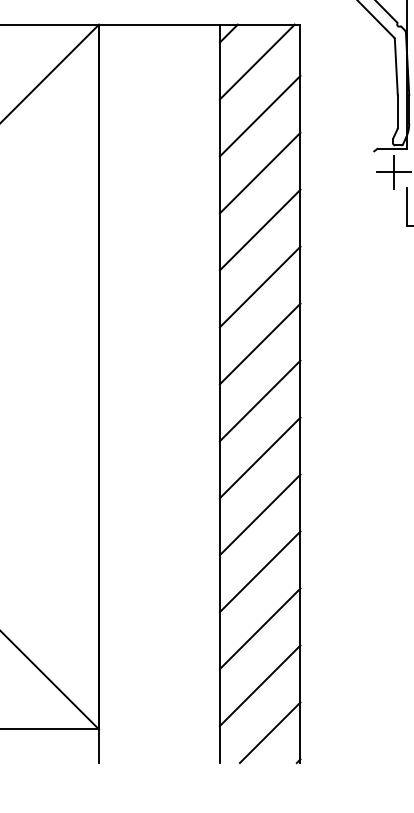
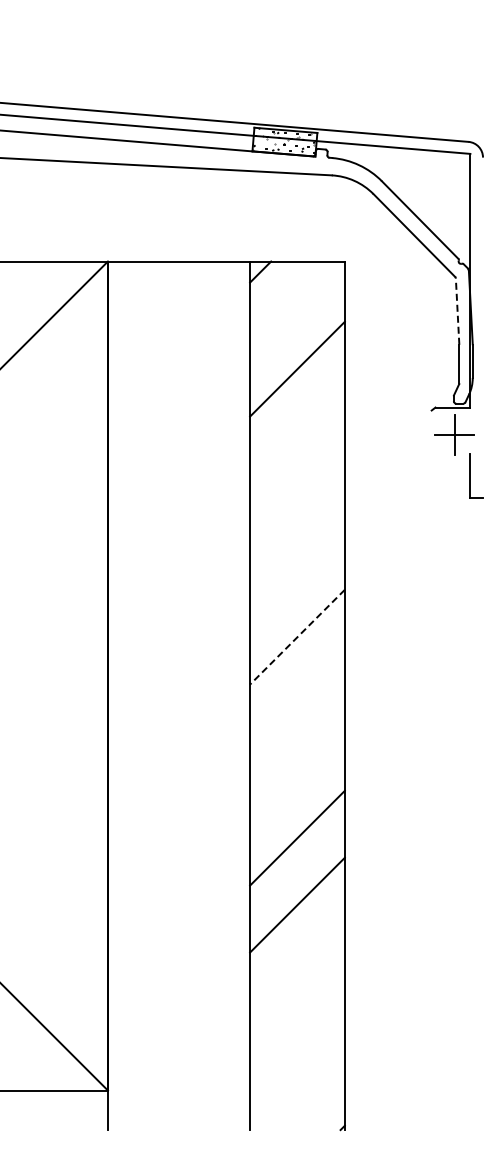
line: (257, 62) -> (294, 305), removed
line: (396, 67) -> (457, 311), solid -> dashed
line: (260, 172) -> (297, 435), removed
line: (260, 229) -> (297, 502), removed
line: (260, 286) -> (297, 569), removed
line: (260, 344) -> (297, 637), solid -> dashed
line: (260, 400) -> (297, 703), removed
line: (260, 457) -> (297, 770), removed
line: (260, 628) -> (297, 971), removed
line: (260, 685) -> (297, 1038), removed
line: (269, 732) -> (308, 1094), removed

